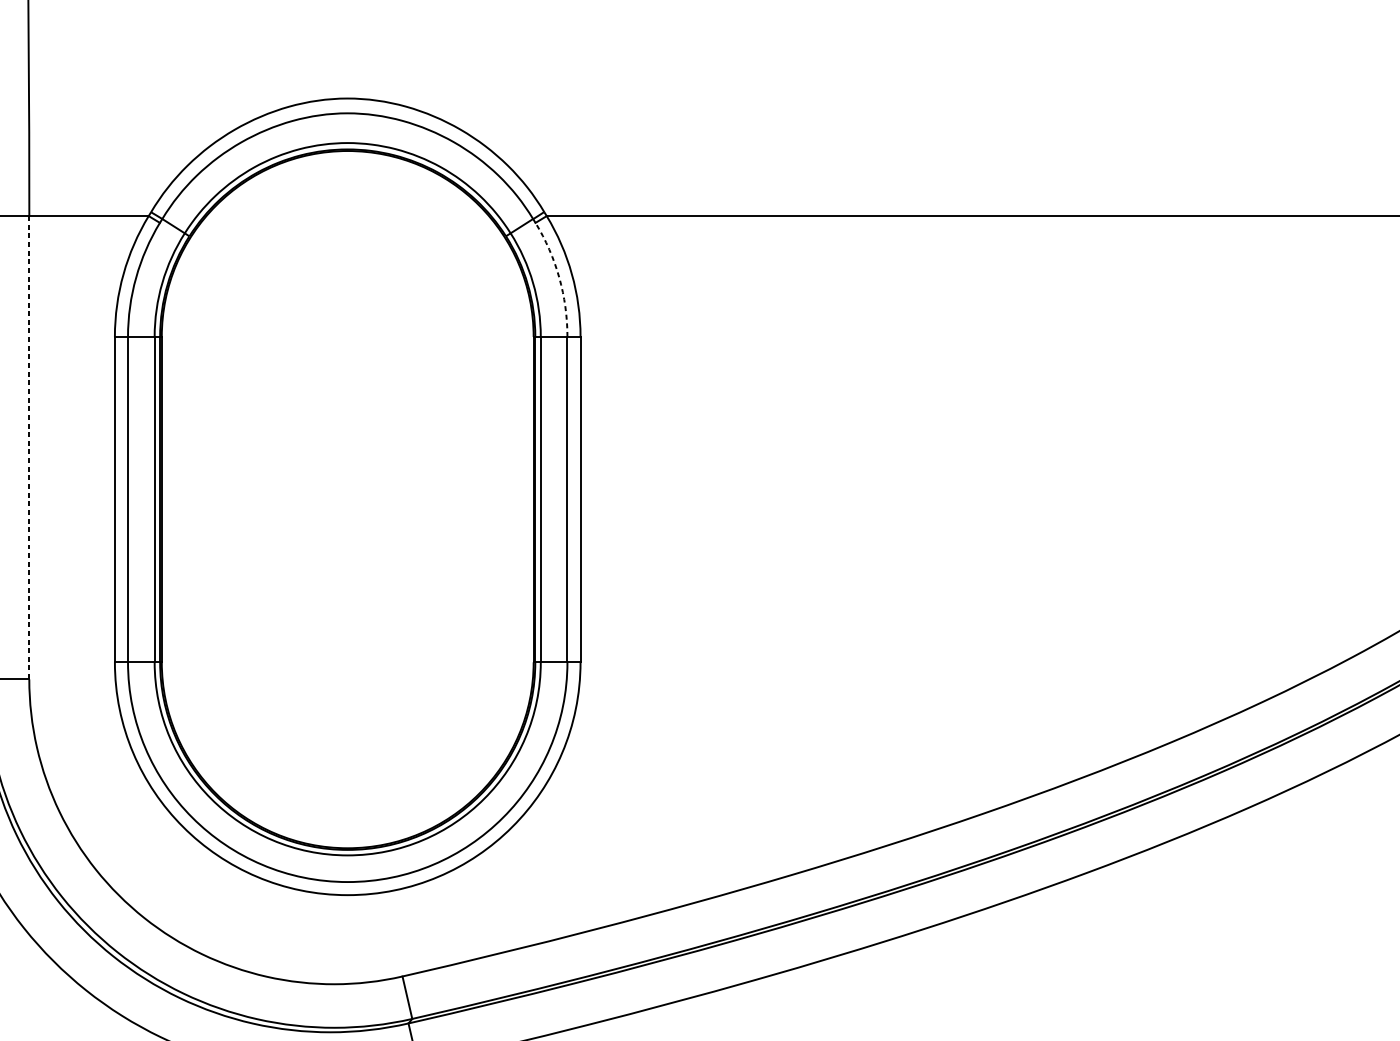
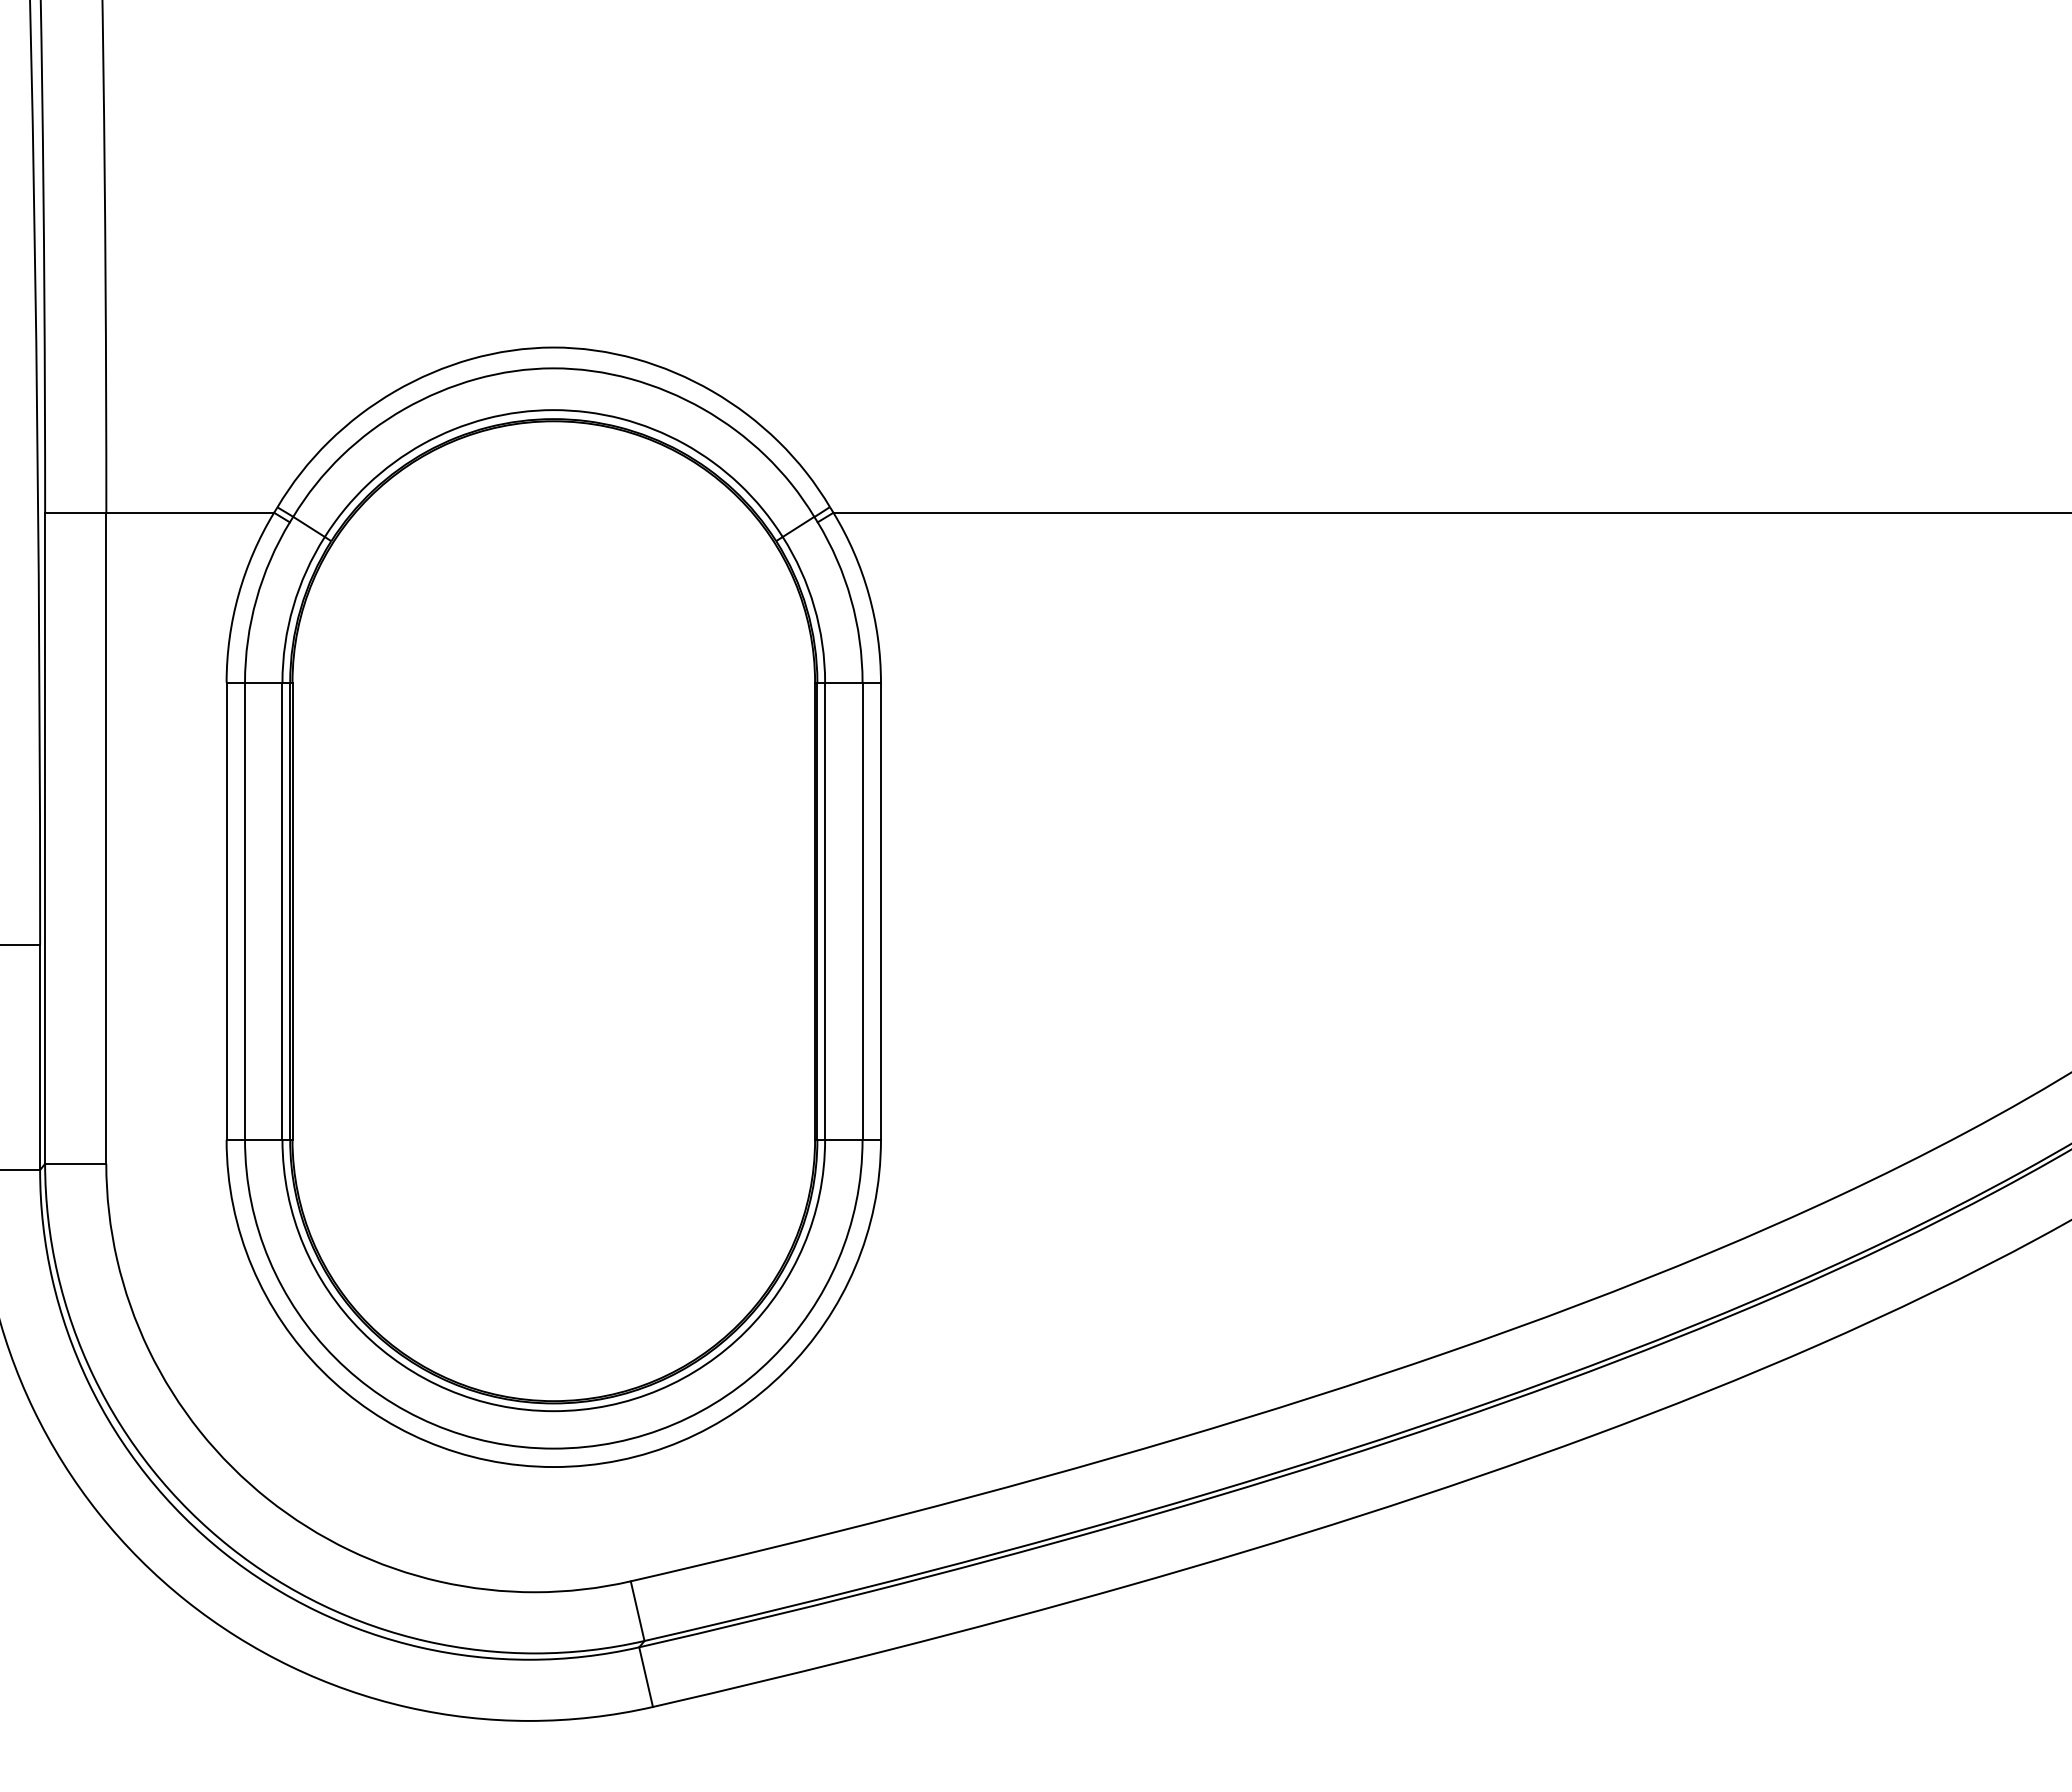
arc: (559, 277) -> (851, 599), dashed -> solid
line: (29, 447) -> (106, 838), dashed -> solid

